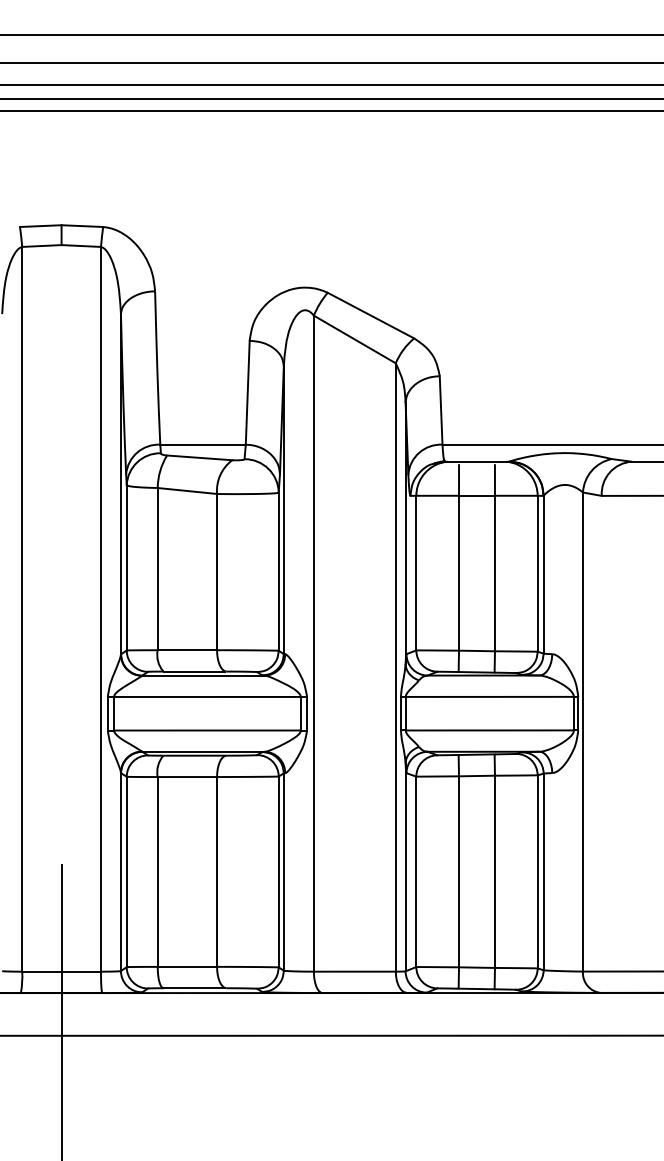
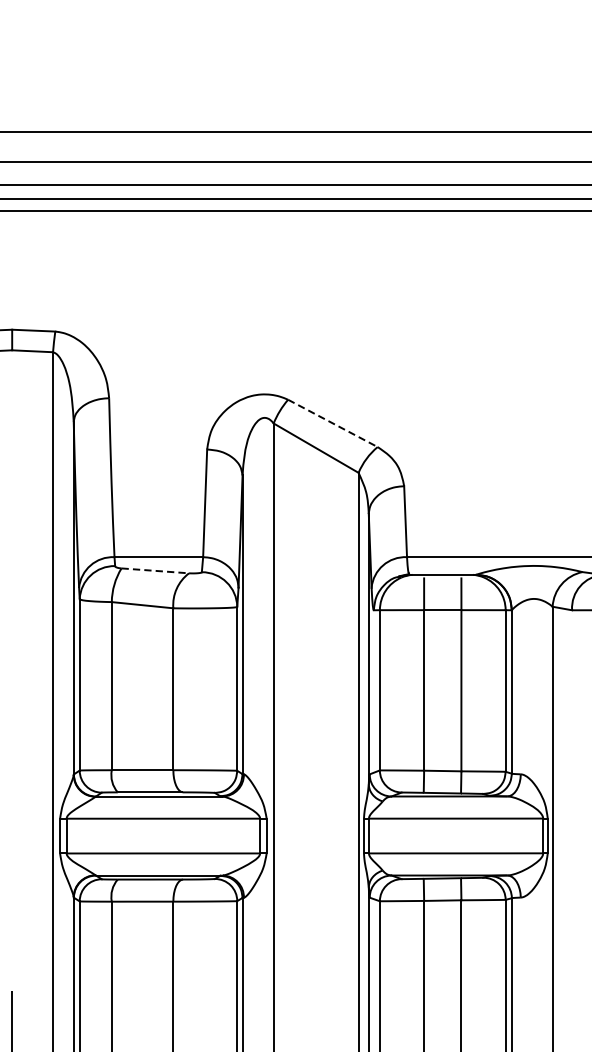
line: (371, 315) -> (333, 423), solid -> dashed
line: (199, 457) -> (155, 570), solid -> dashed

